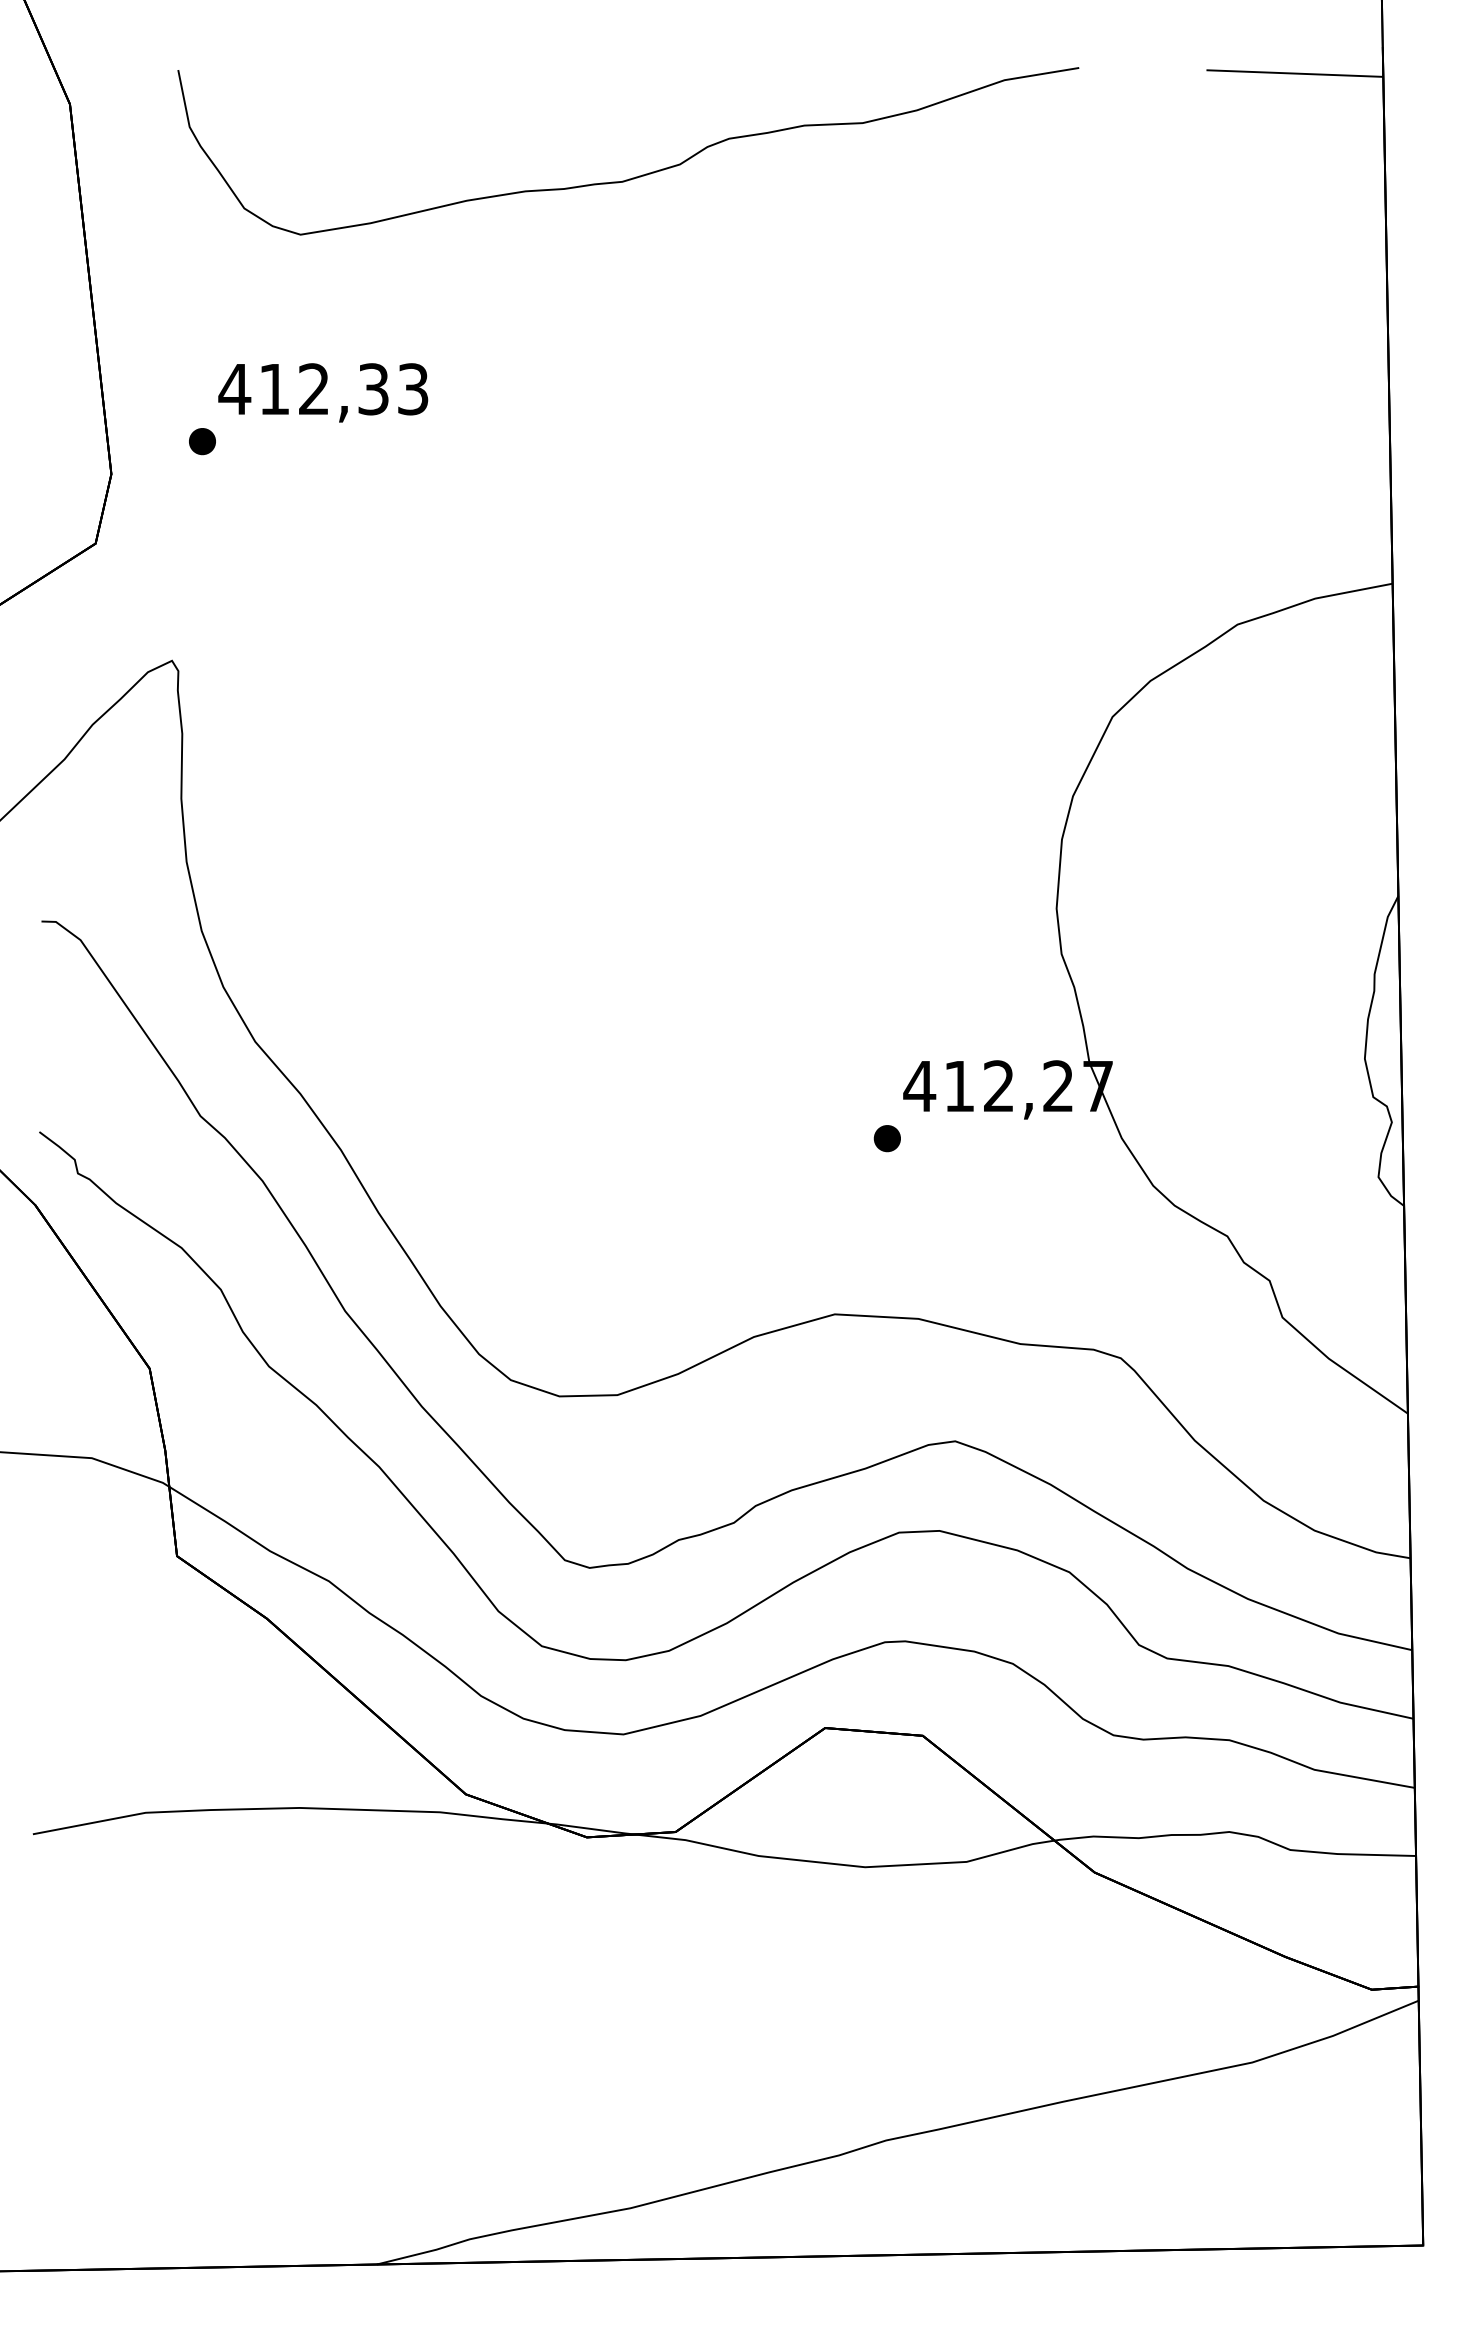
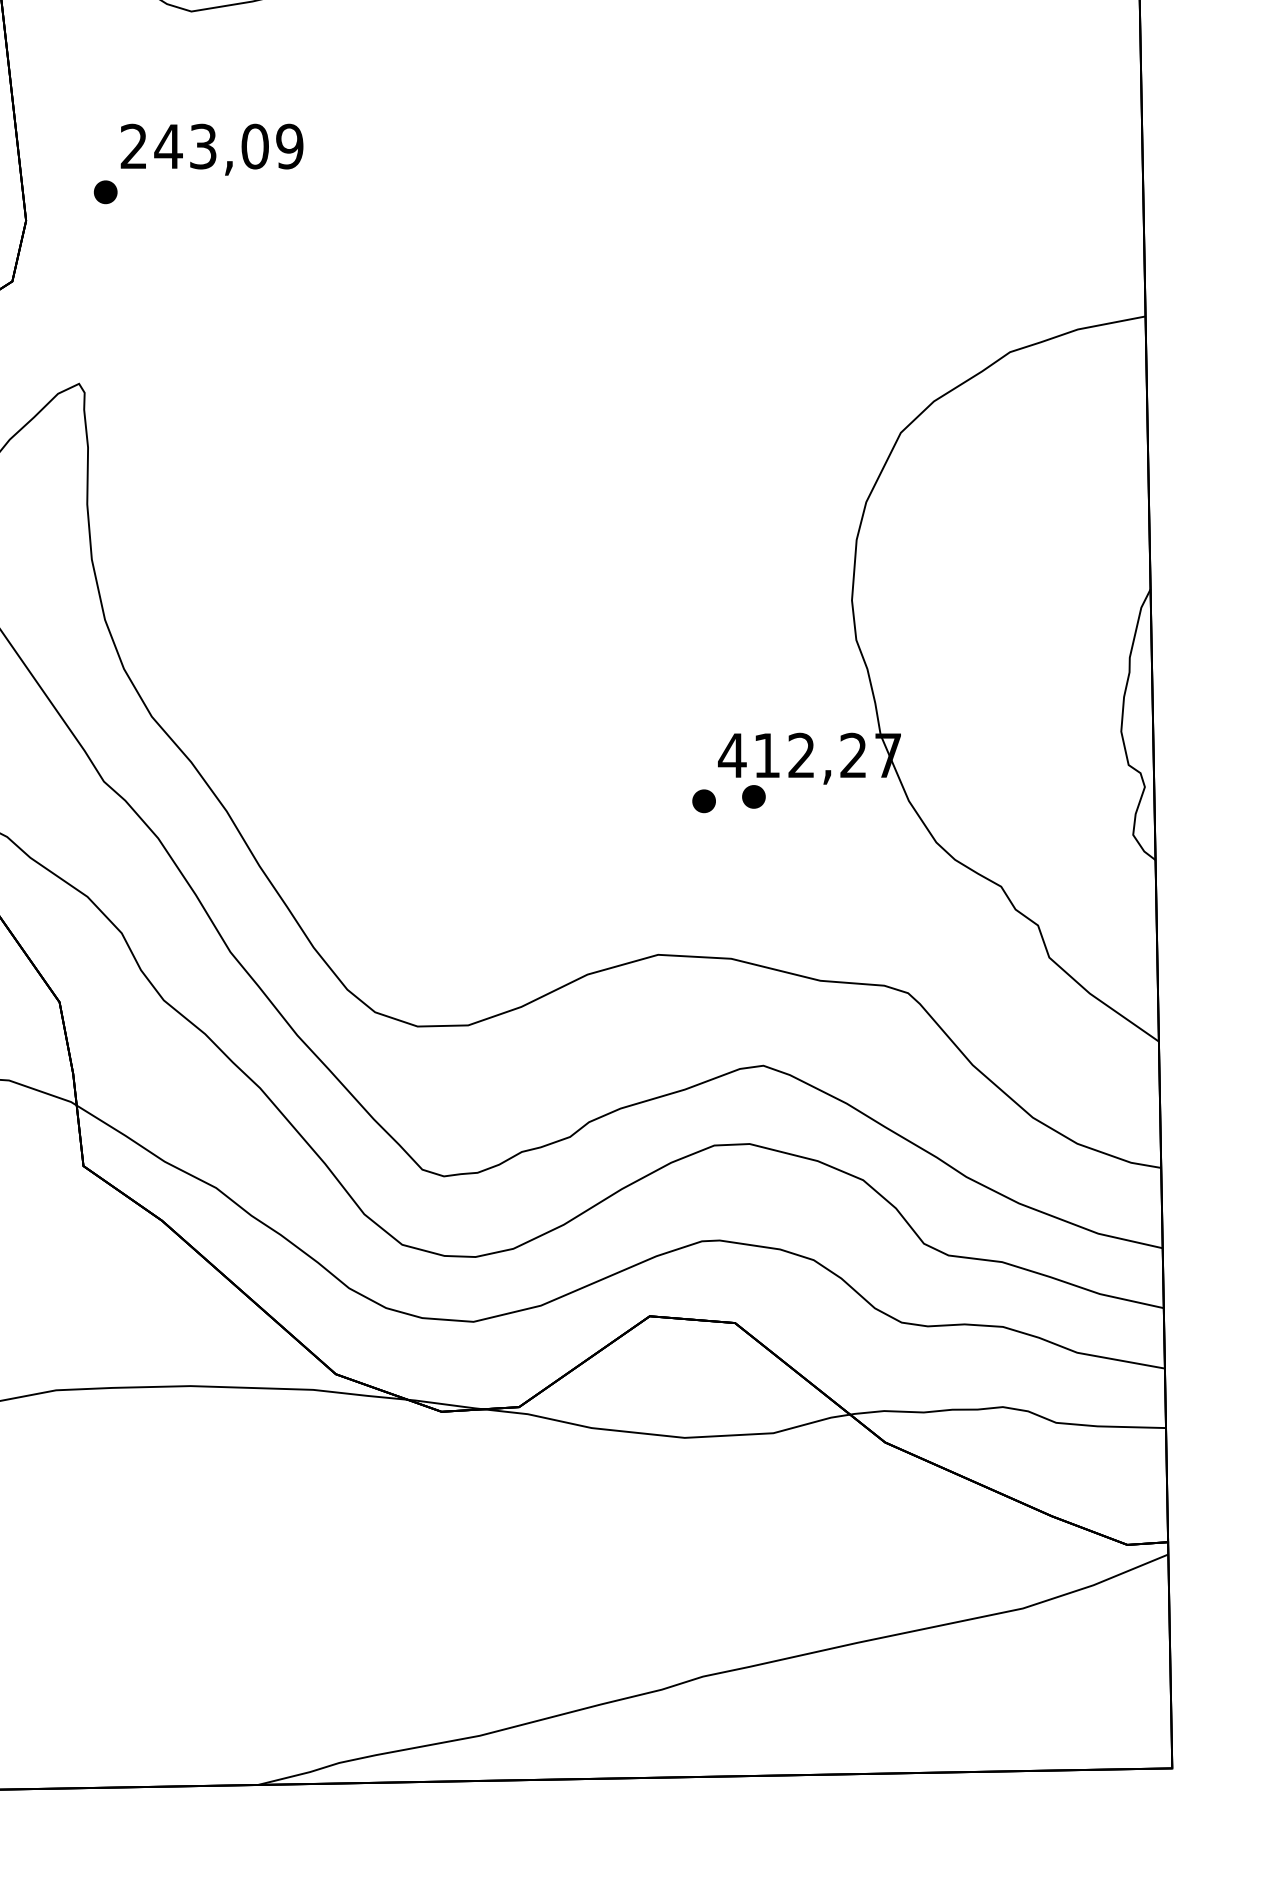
text: (323, 389) -> (211, 146), 412,33 -> 243,09
part: (943, 1133) -> (753, 796), added

